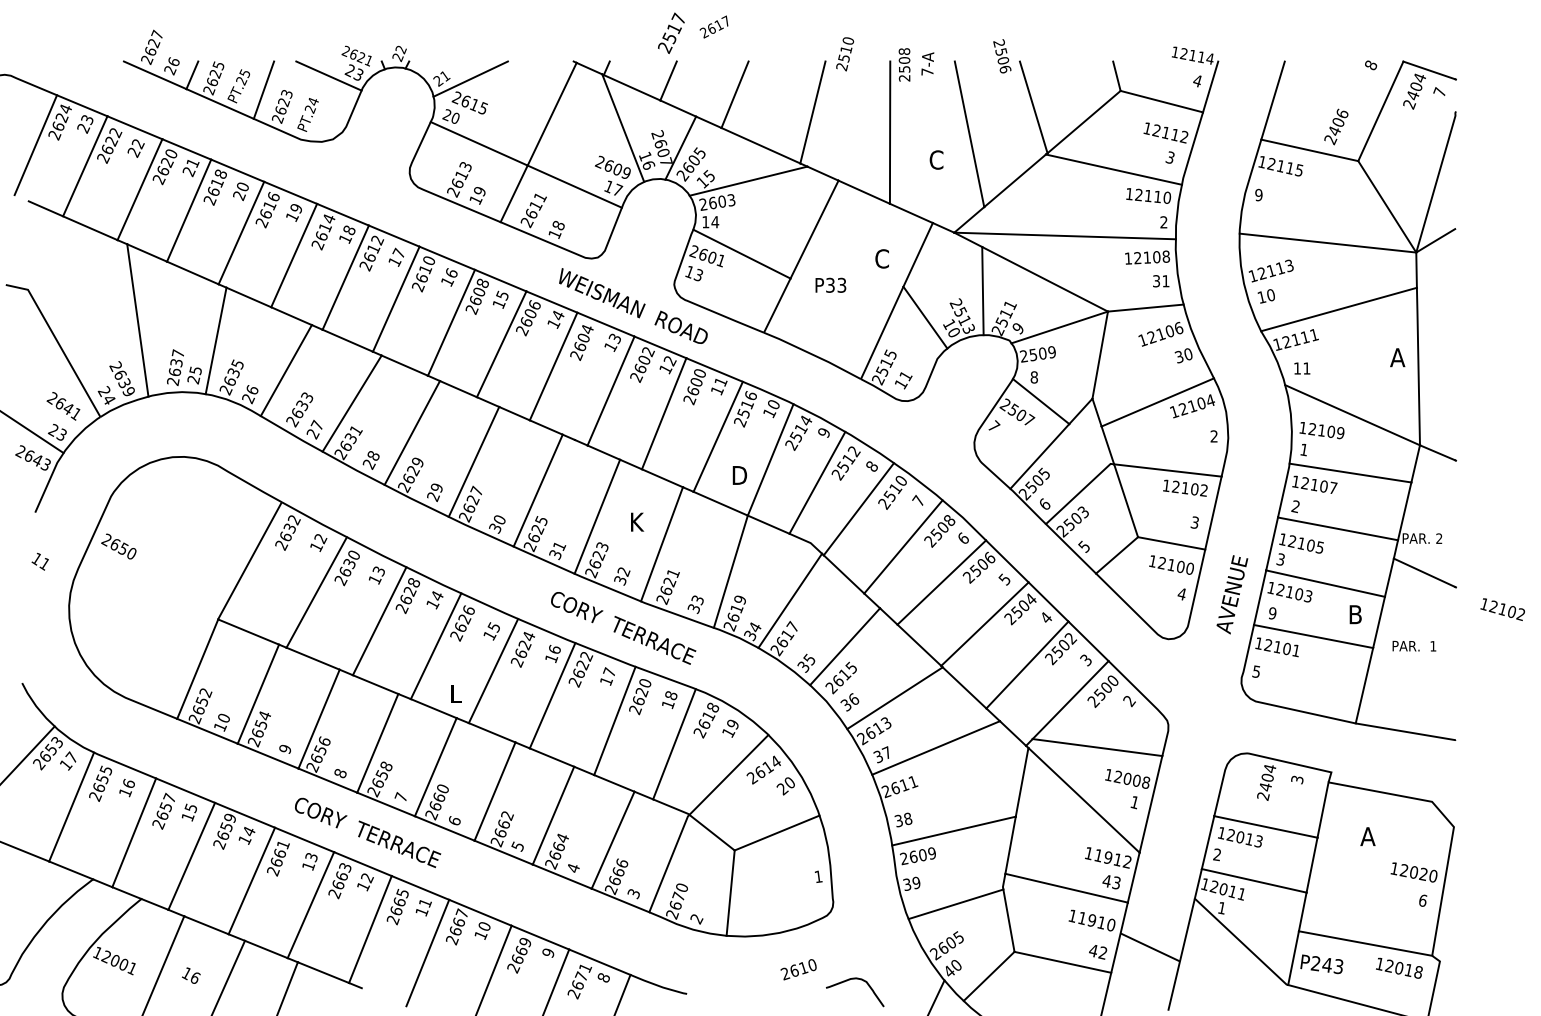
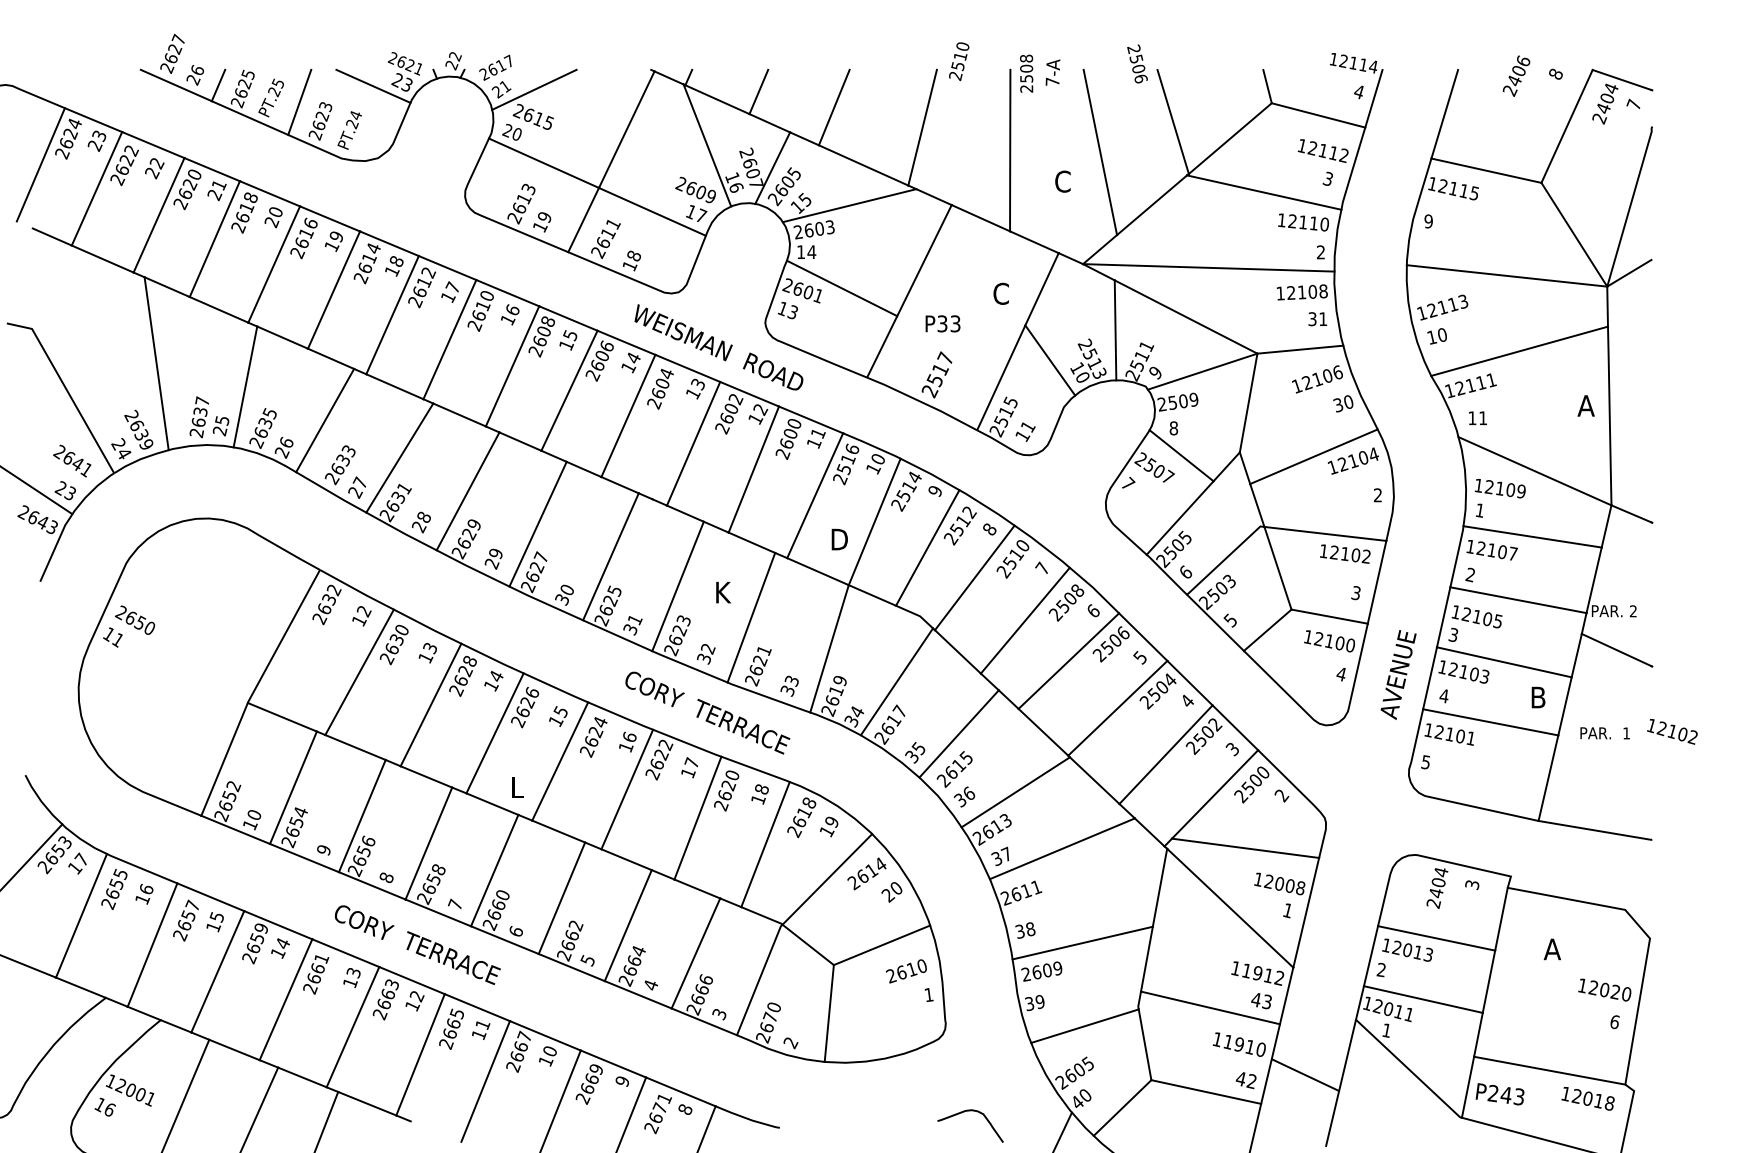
text: (714, 26) -> (495, 67), moved
text: (670, 32) -> (936, 374), moved
text: (1336, 126) -> (1516, 75), moved
text: (39, 561) -> (112, 637), moved
text: (1502, 609) -> (1672, 731), moved
text: (1271, 613) -> (1443, 696), 9 -> 4
text: (798, 969) -> (906, 971), moved
text: (190, 975) -> (104, 1106), moved

